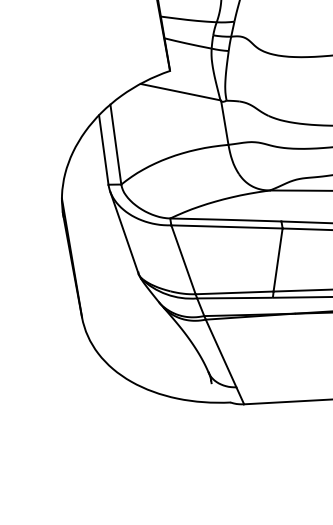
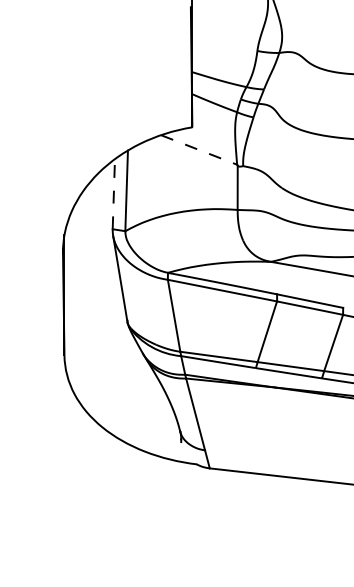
line: (180, 91) -> (199, 149), solid -> dashed
line: (103, 150) -> (113, 194), solid -> dashed

